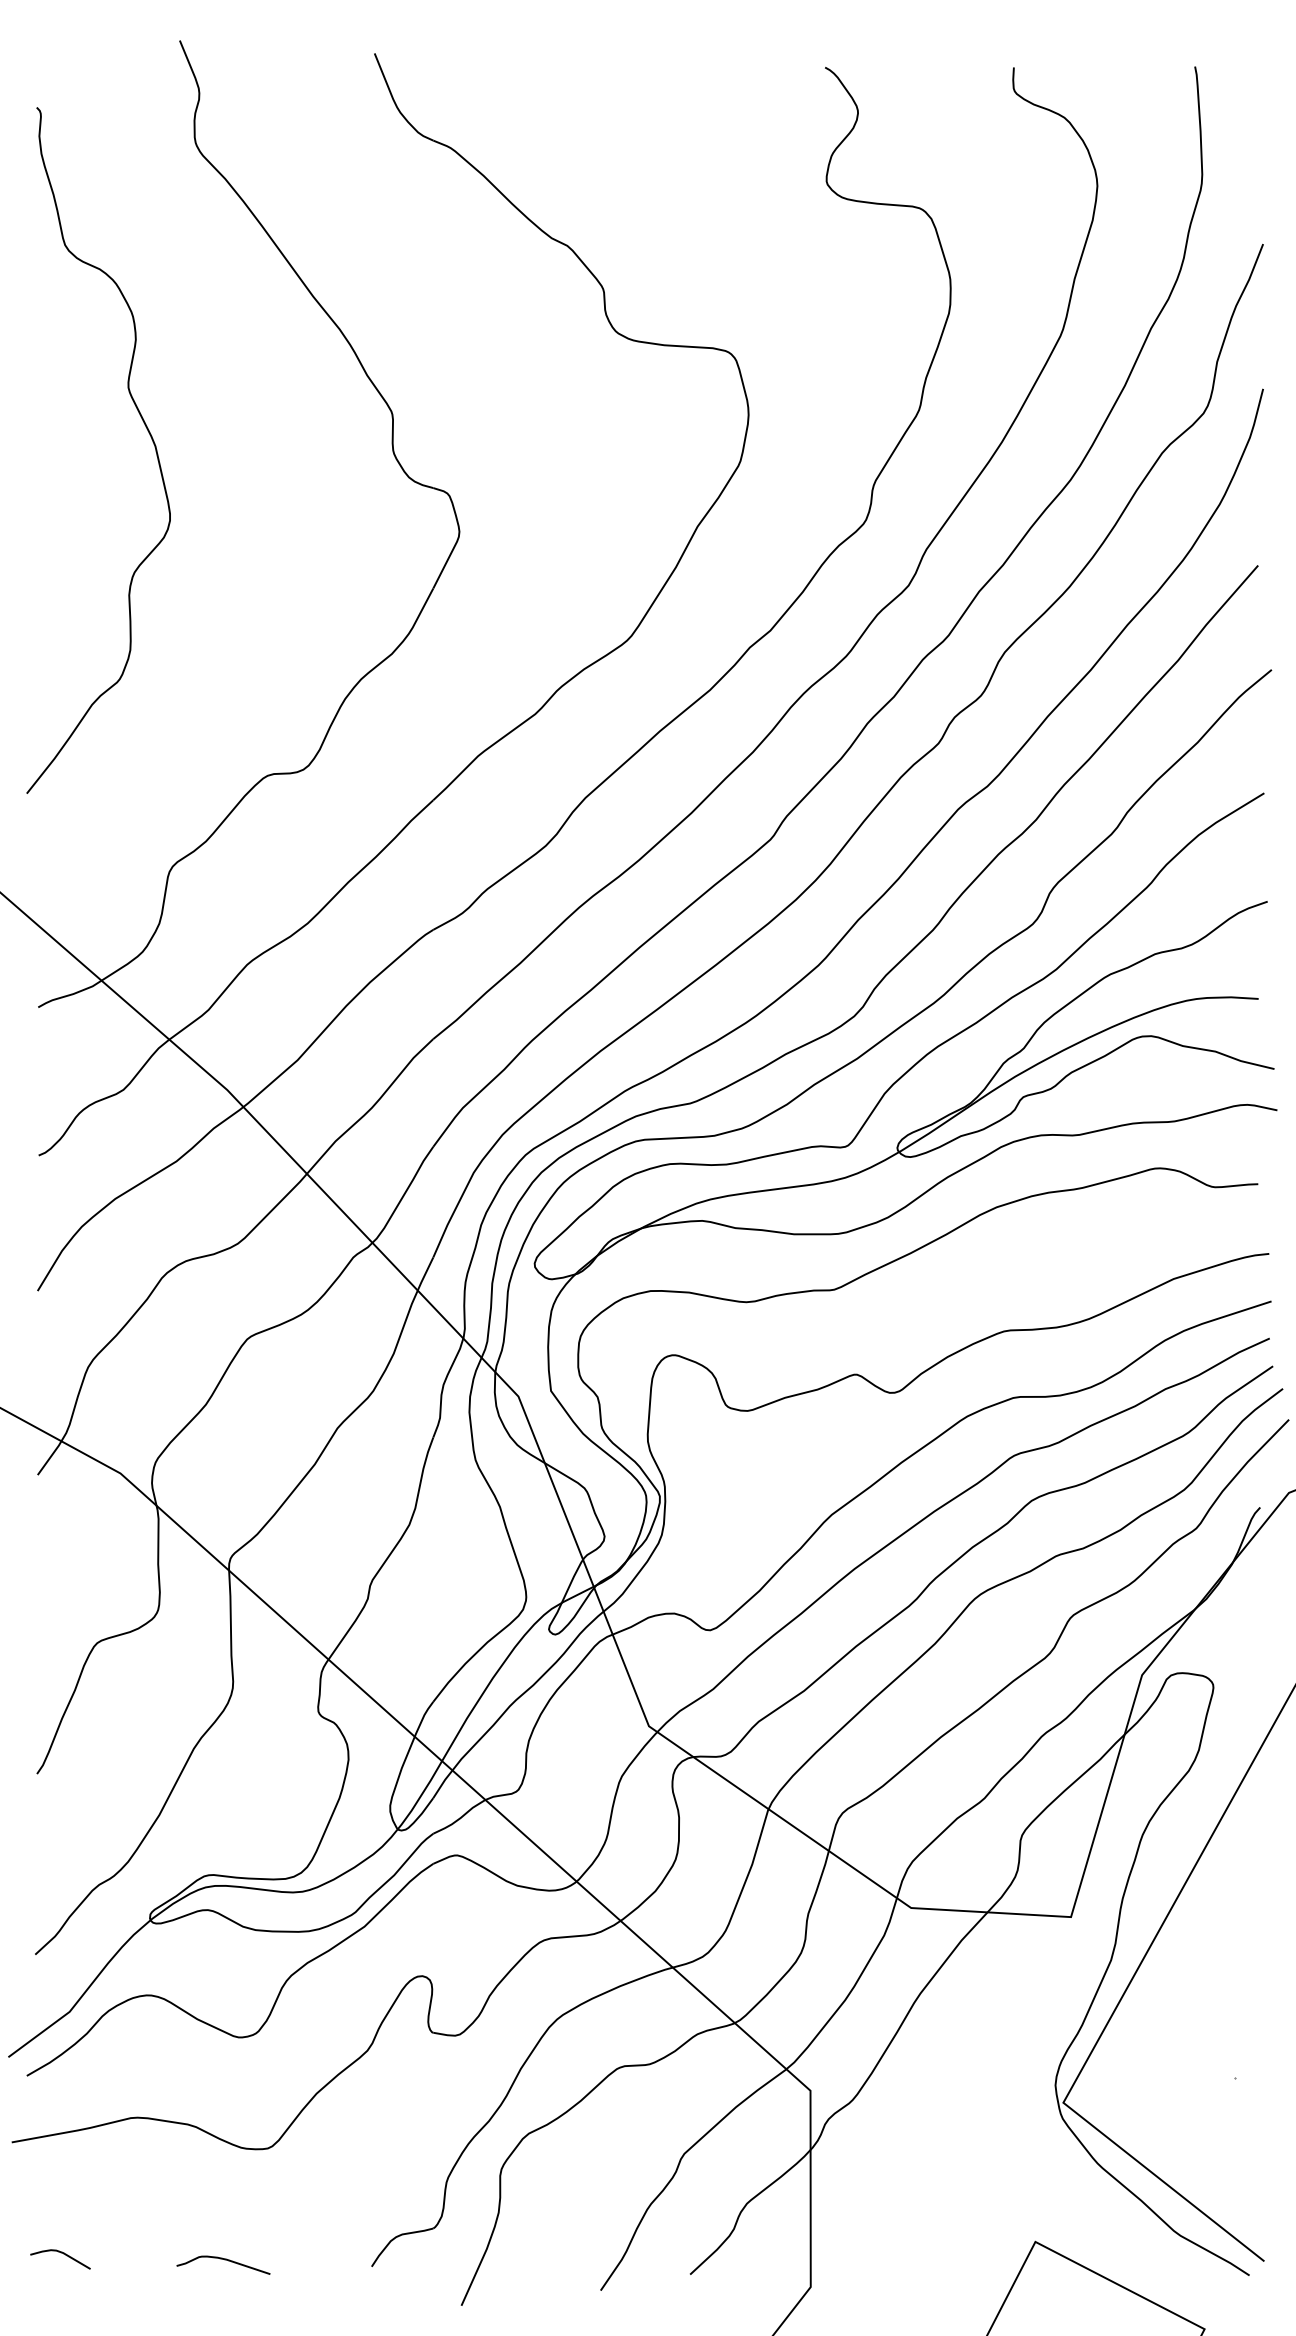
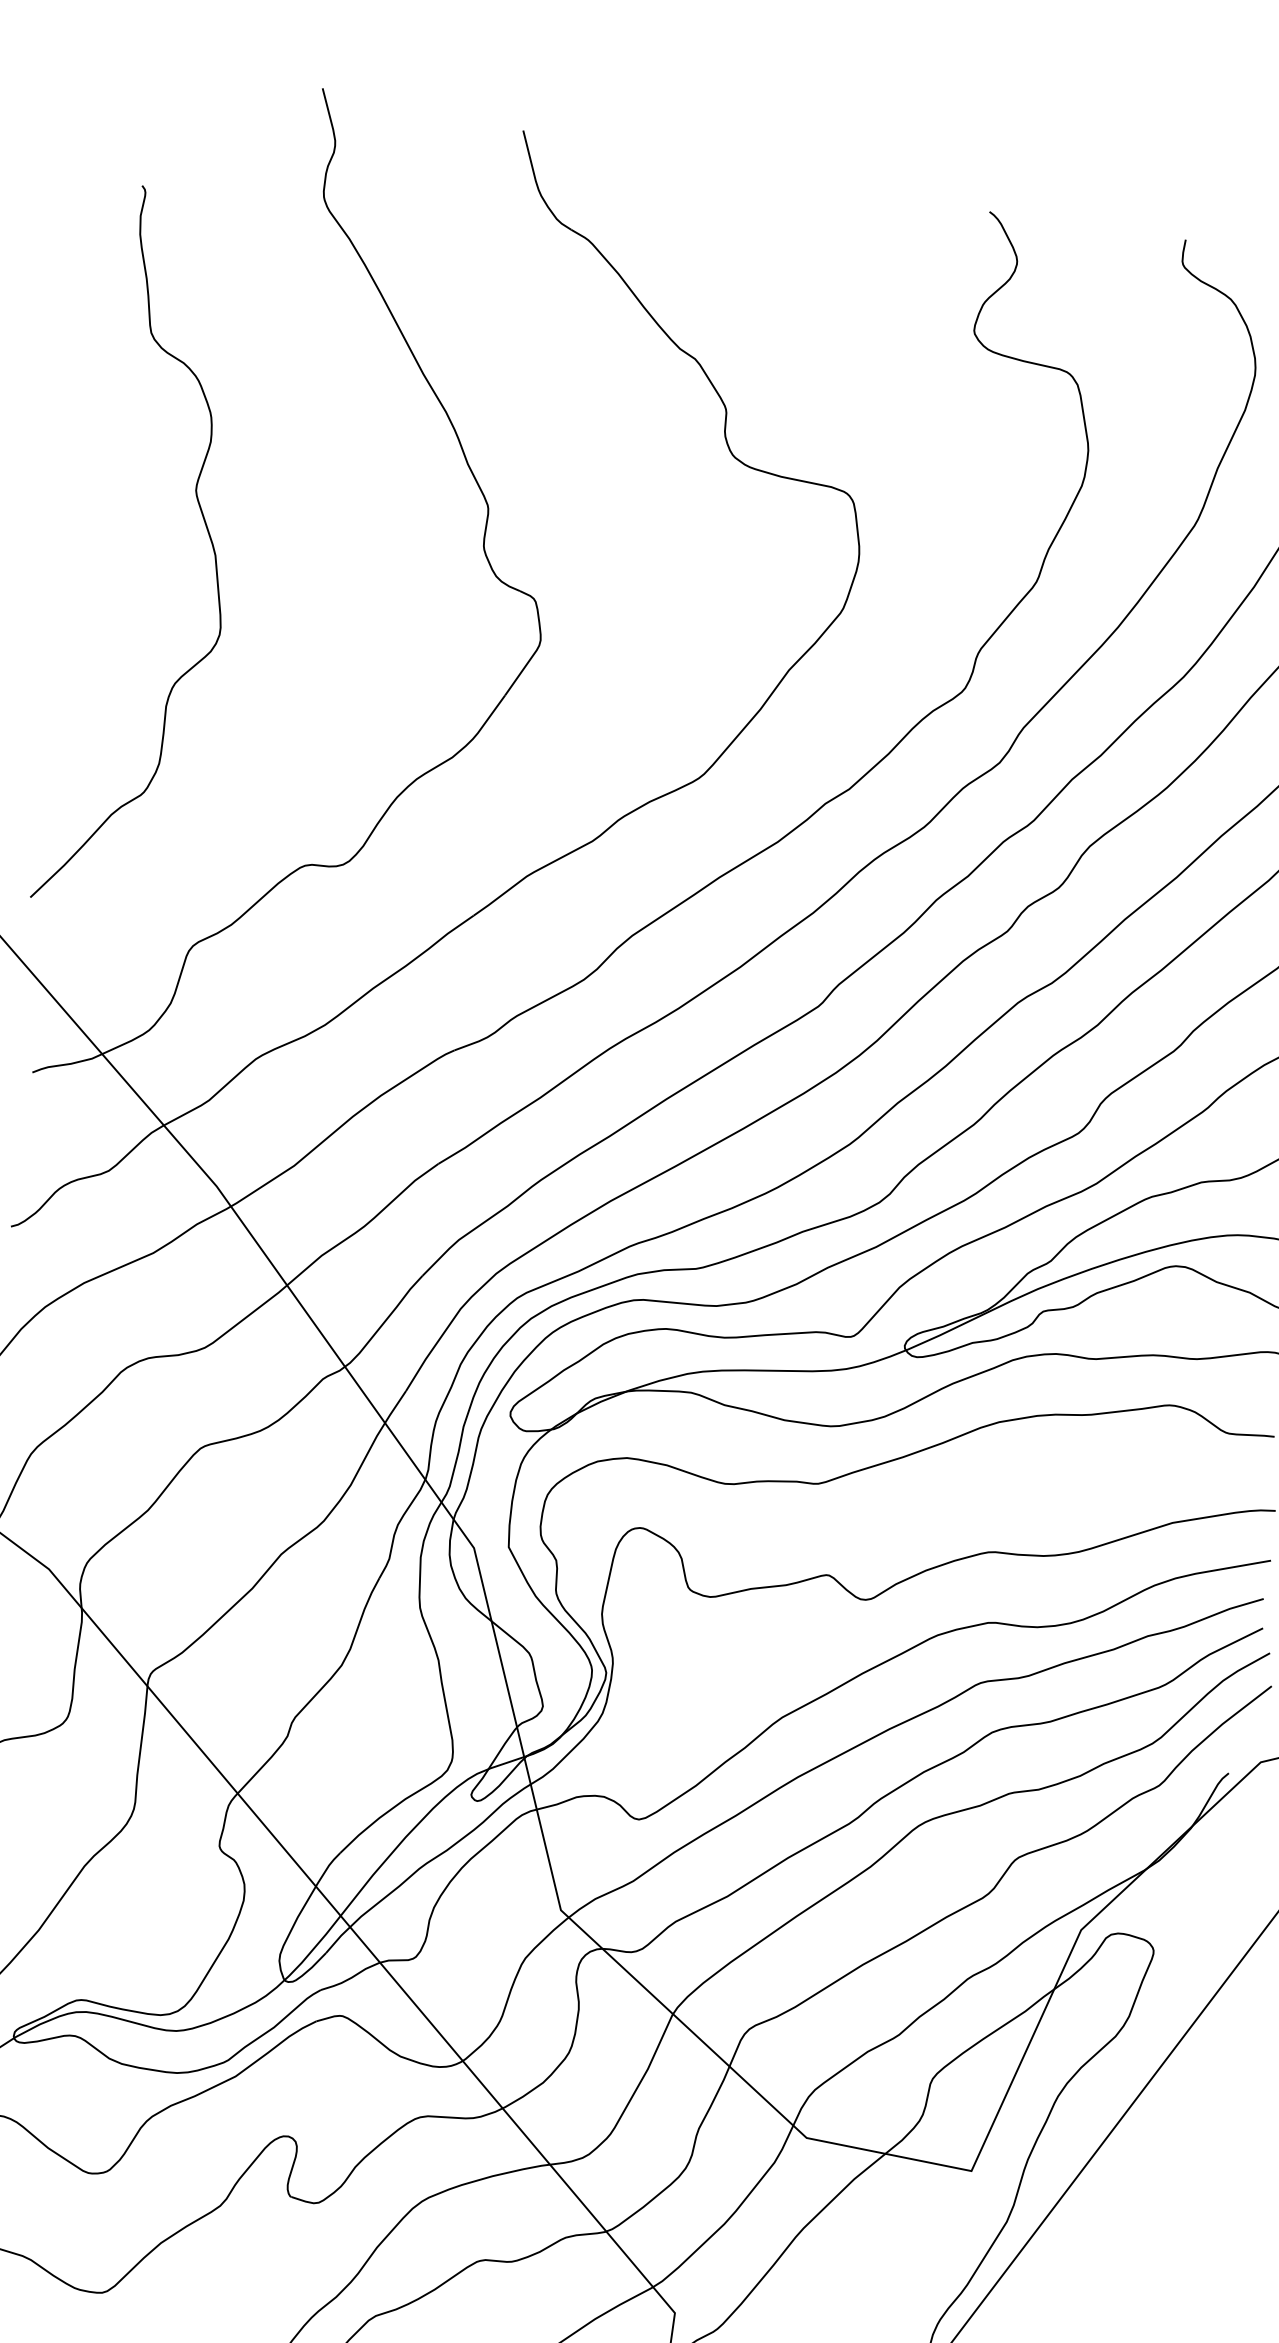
curve: (145, 427) -> (207, 534), moved

